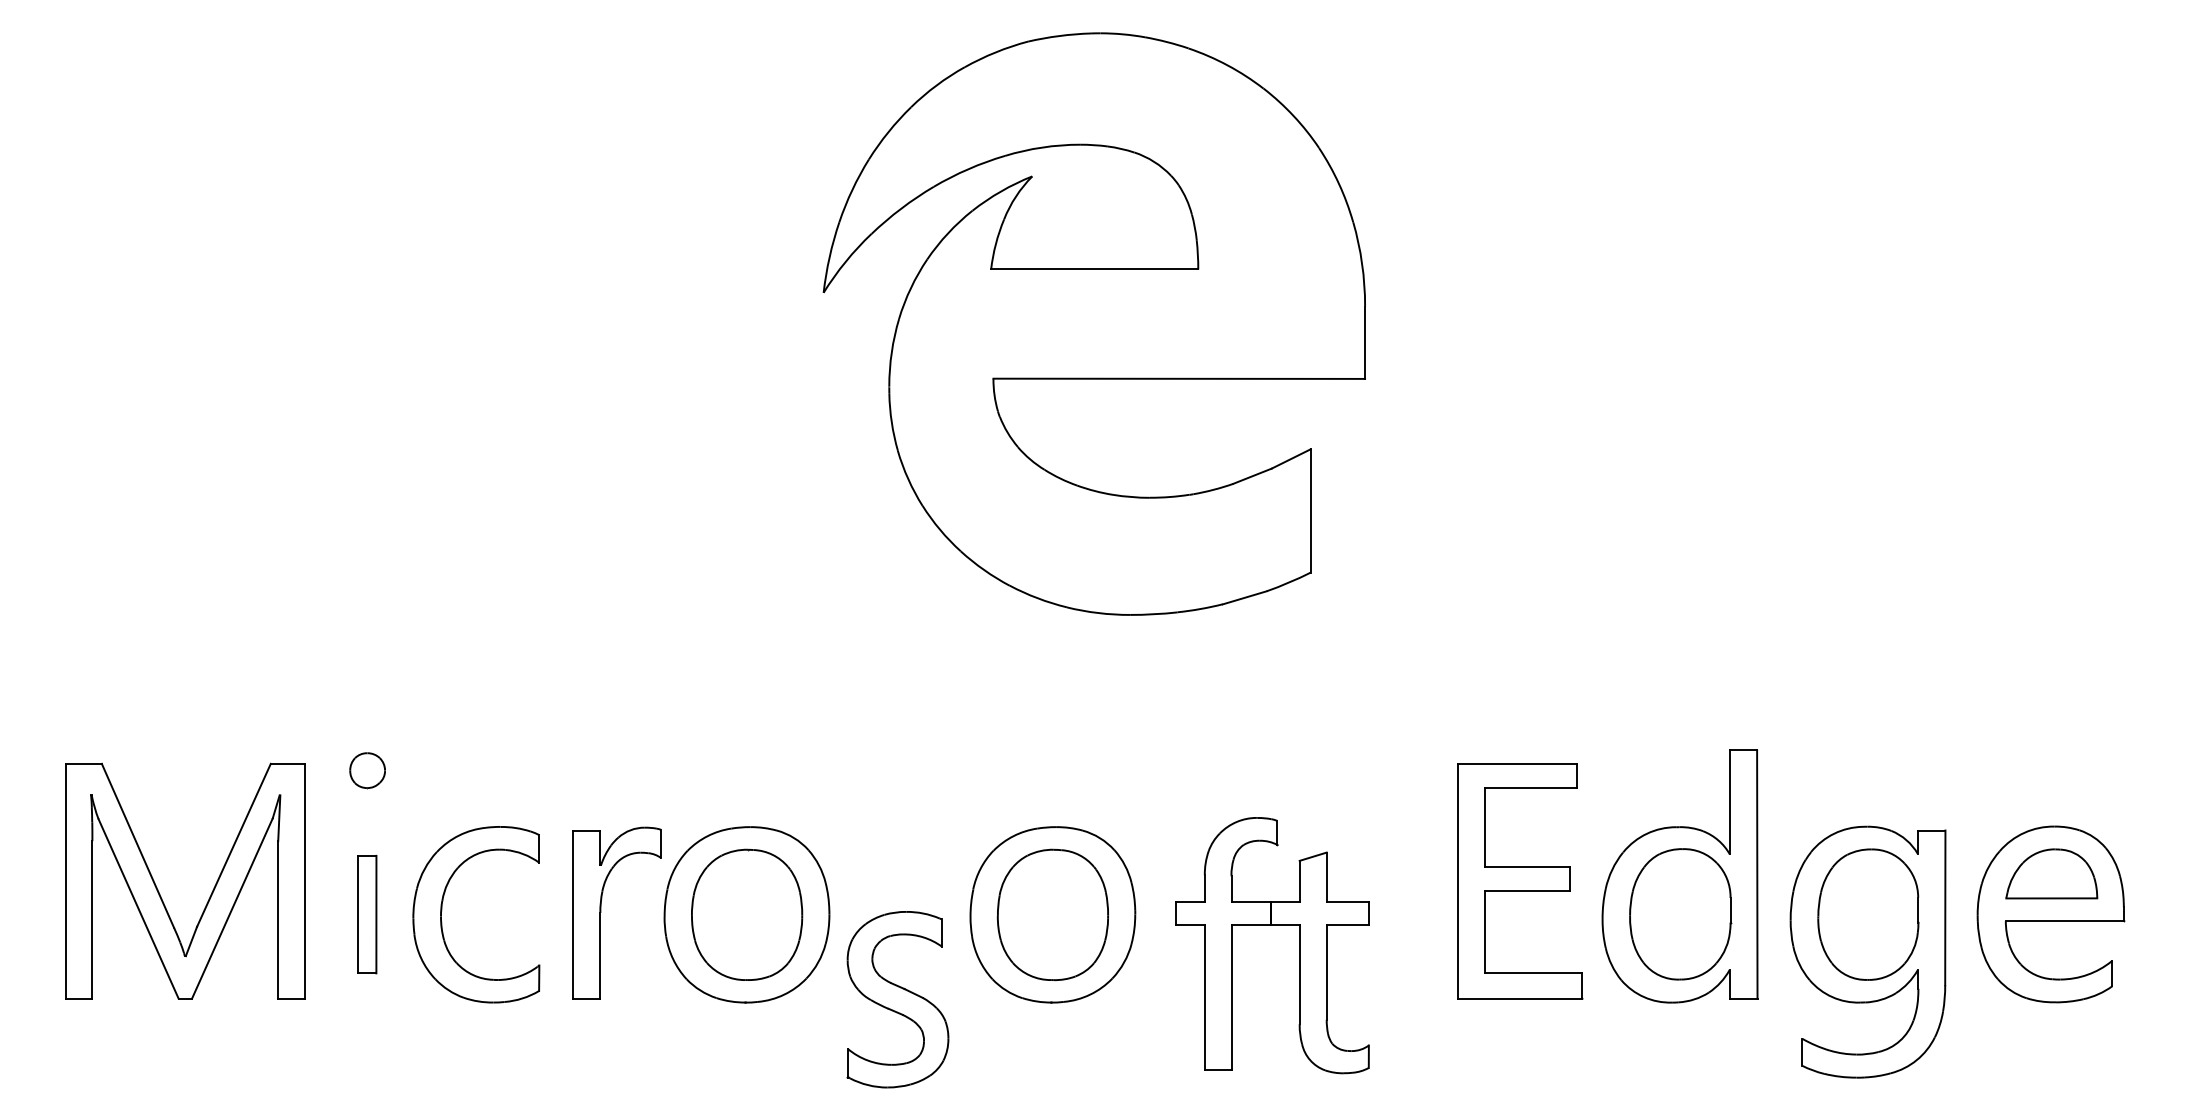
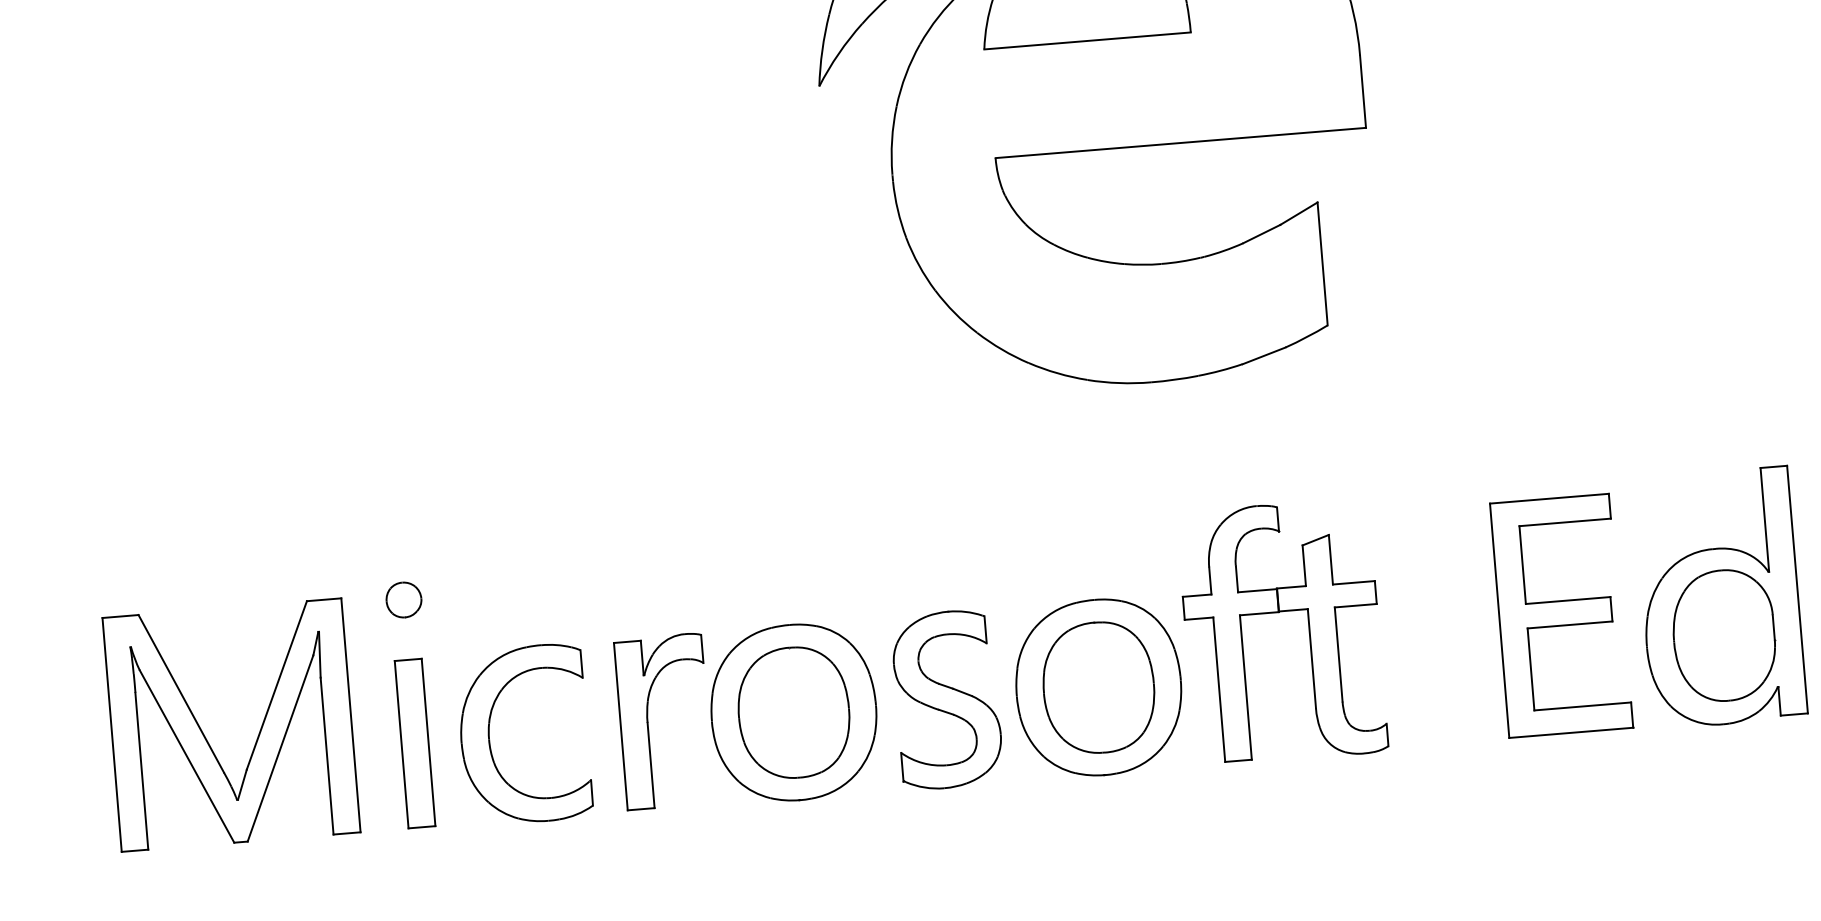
part: (366, 914) -> (414, 743), size x1.43
part: (1272, 925) -> (1280, 612), moved
part: (897, 999) -> (946, 699), moved

